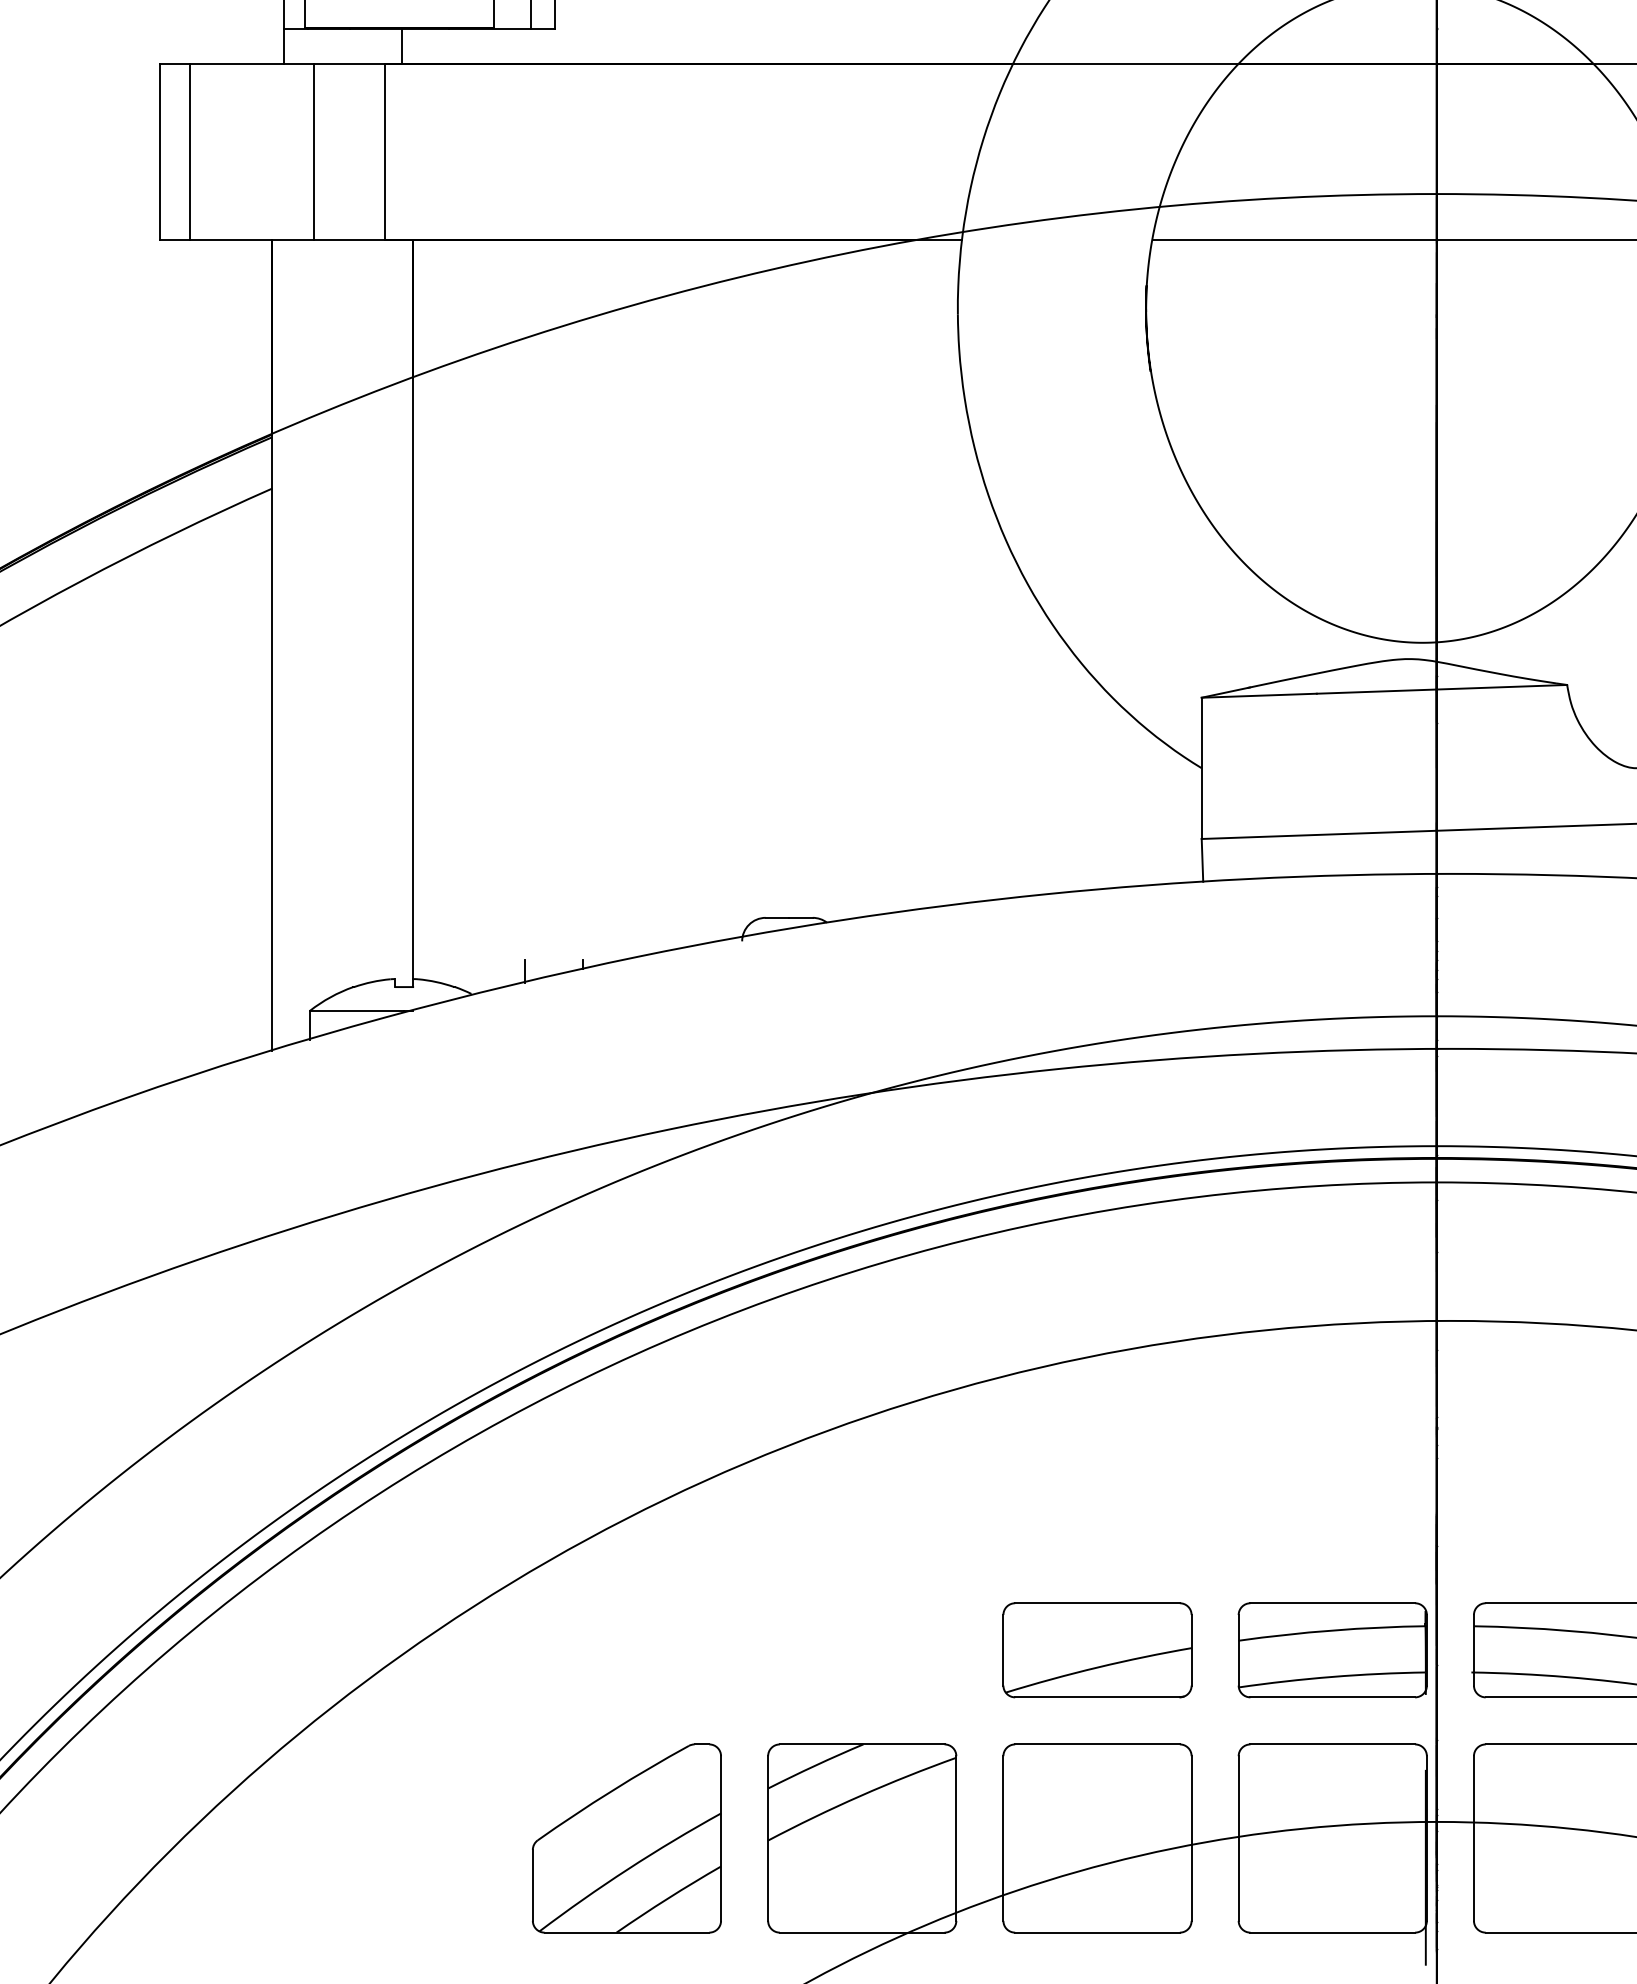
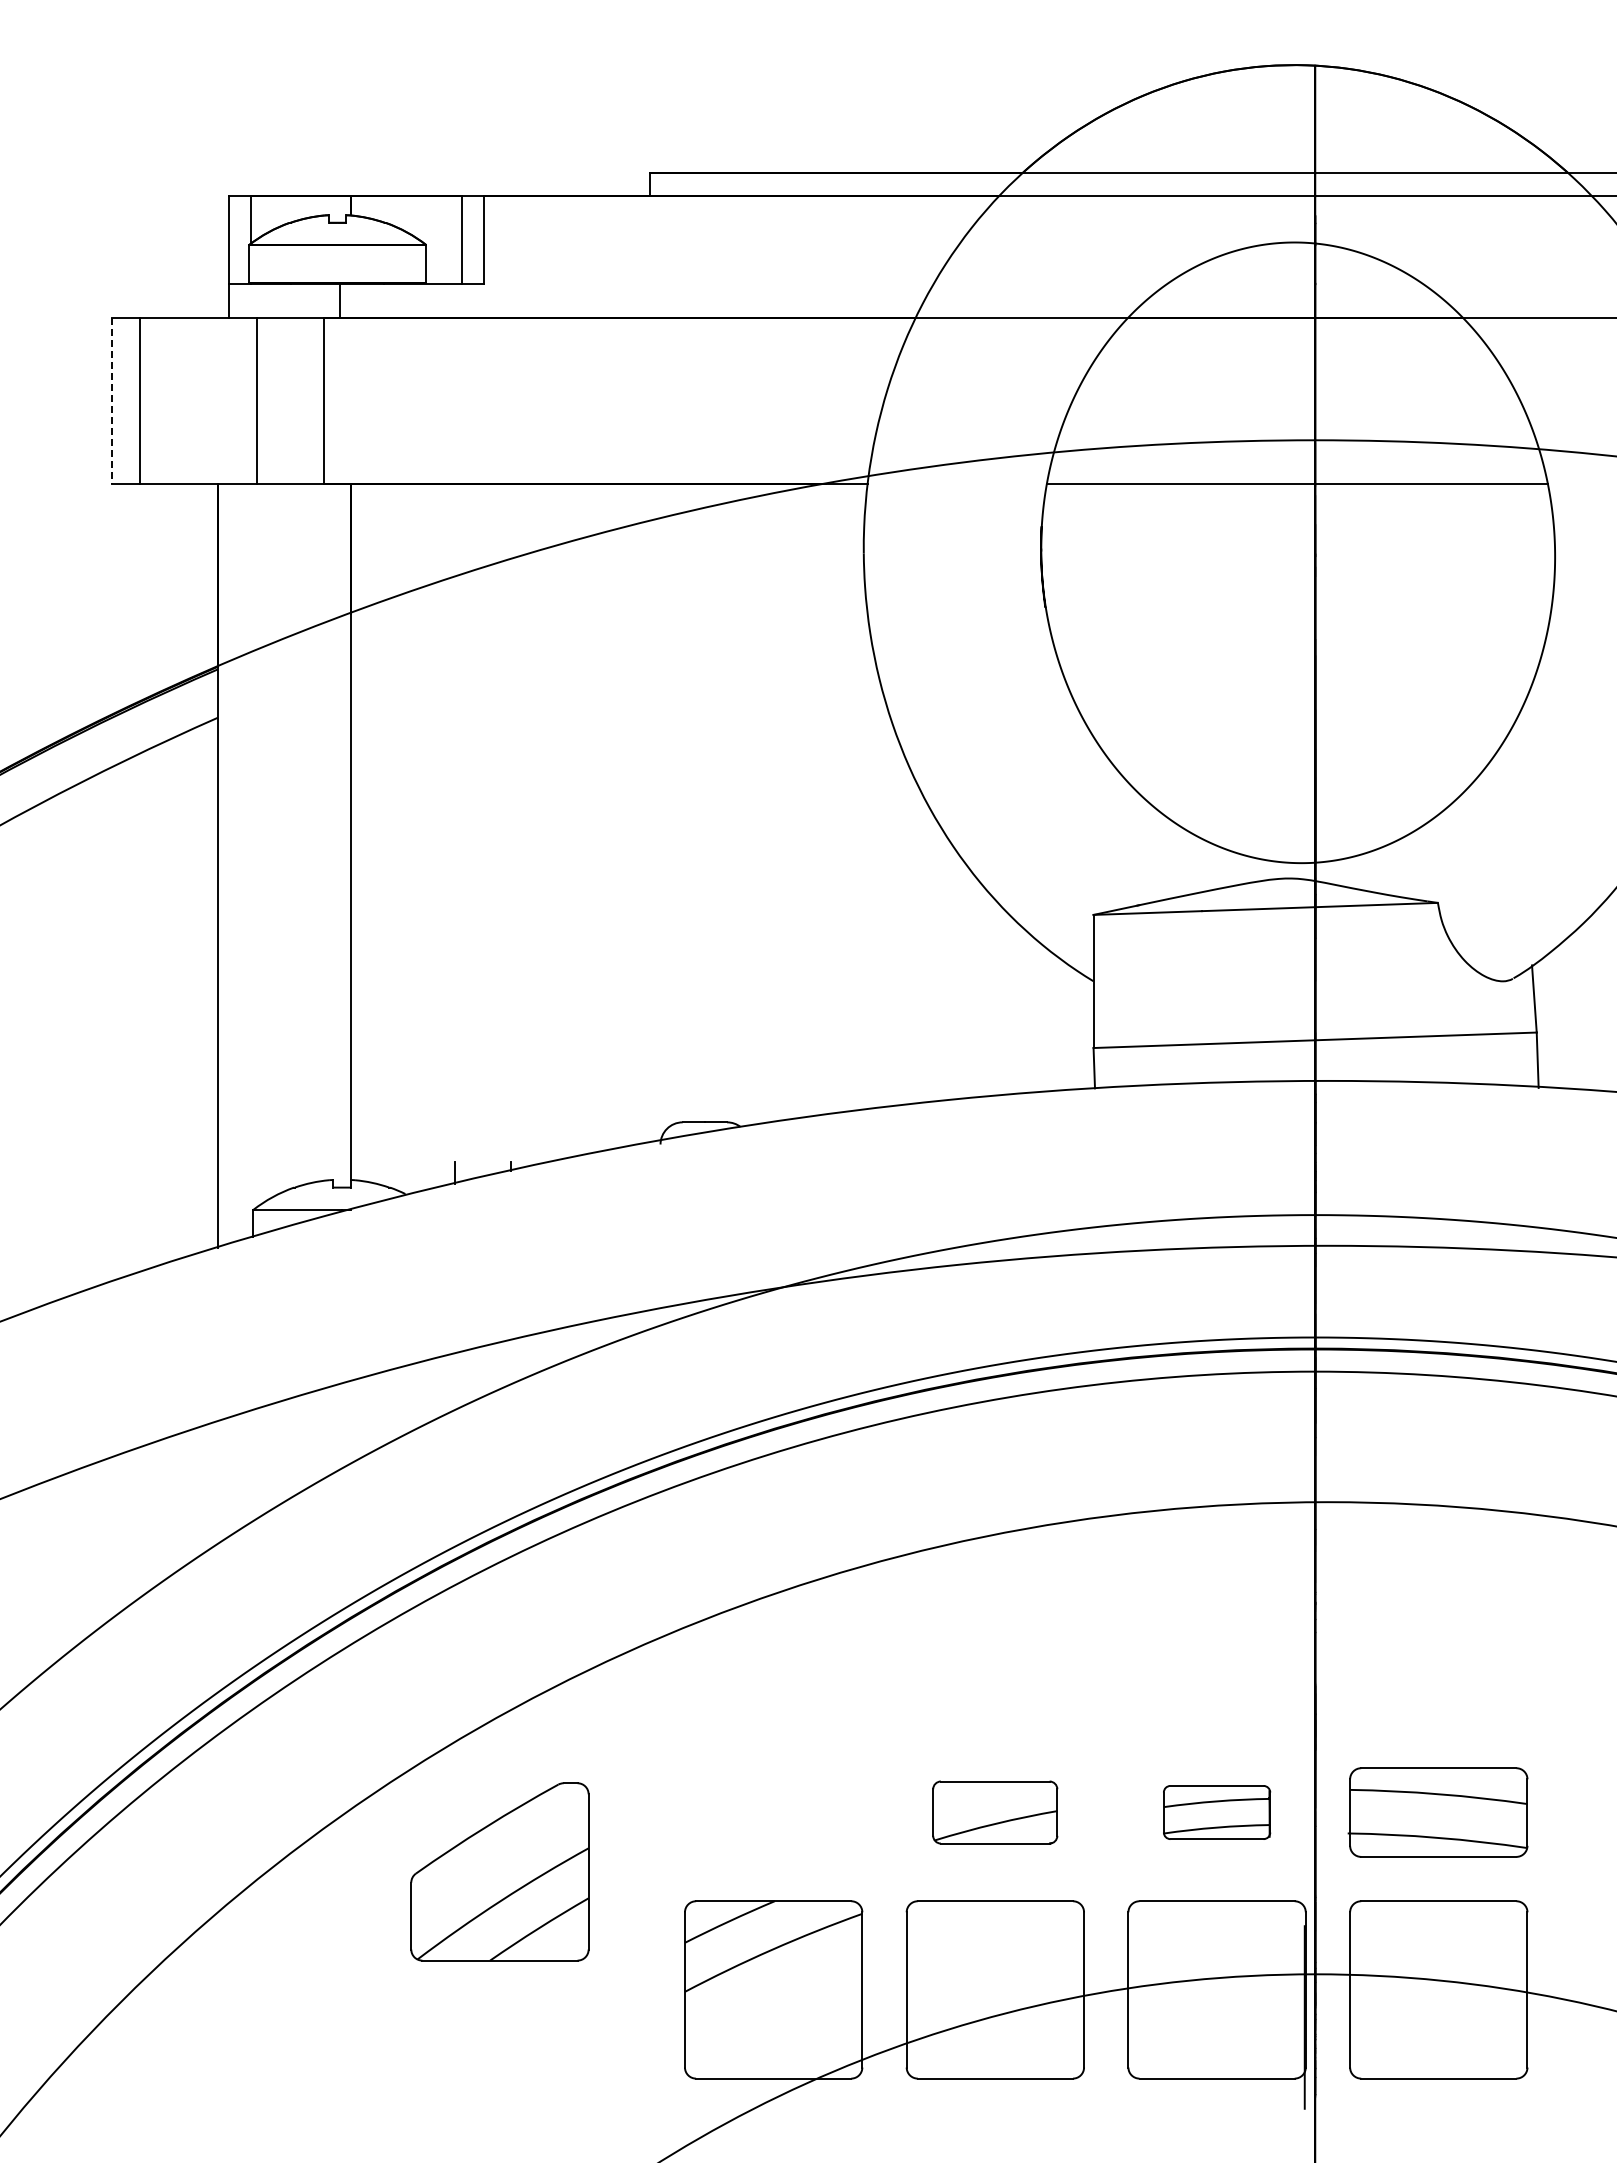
line: (160, 152) -> (112, 401), solid -> dashed
part: (1096, 1650) -> (994, 1812), size x0.7
part: (1332, 1650) -> (1216, 1812), size x0.6
part: (626, 1838) -> (499, 1871), moved

